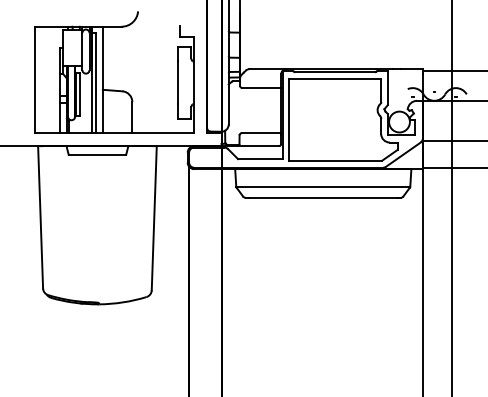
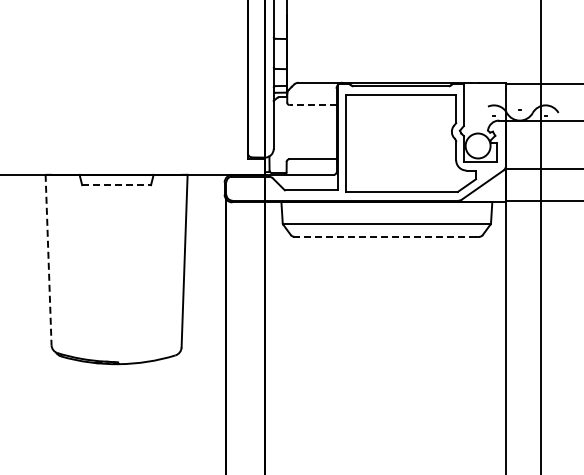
part: (103, 72) -> (123, 86), removed
line: (261, 88) -> (312, 105), solid -> dashed
line: (98, 155) -> (117, 185), solid -> dashed
line: (322, 197) -> (386, 236), solid -> dashed
line: (40, 217) -> (48, 260), solid -> dashed

